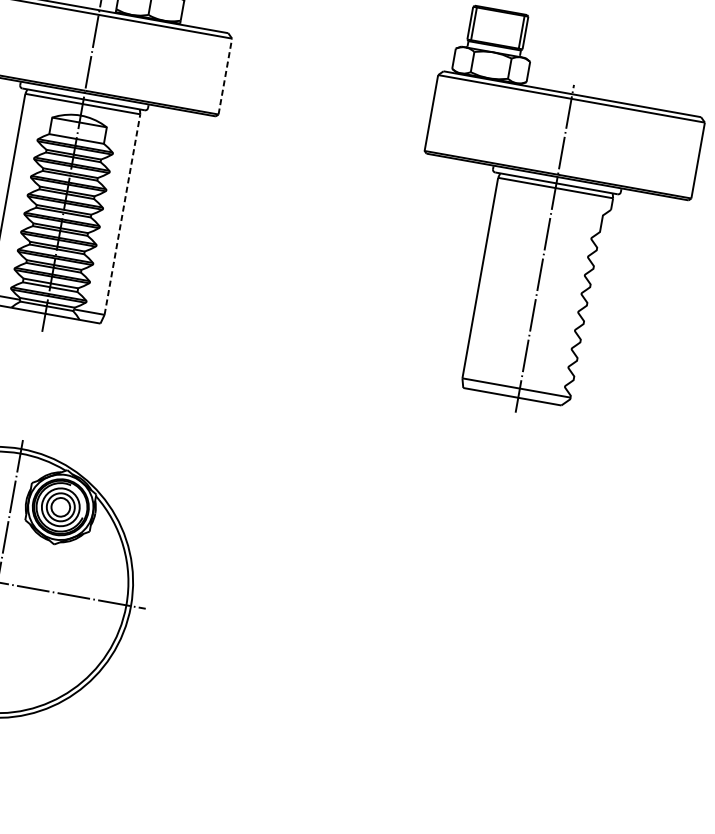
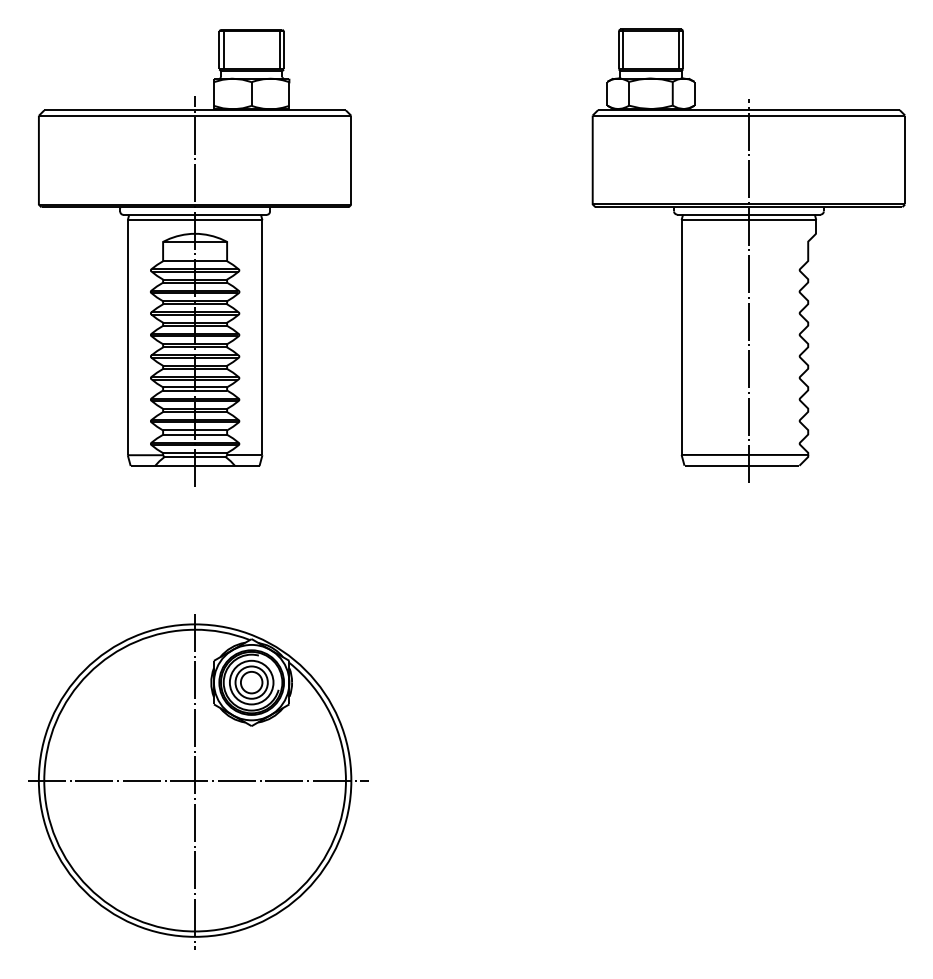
line: (225, 75) -> (351, 159), dashed -> solid
line: (122, 214) -> (262, 337), dashed -> solid

